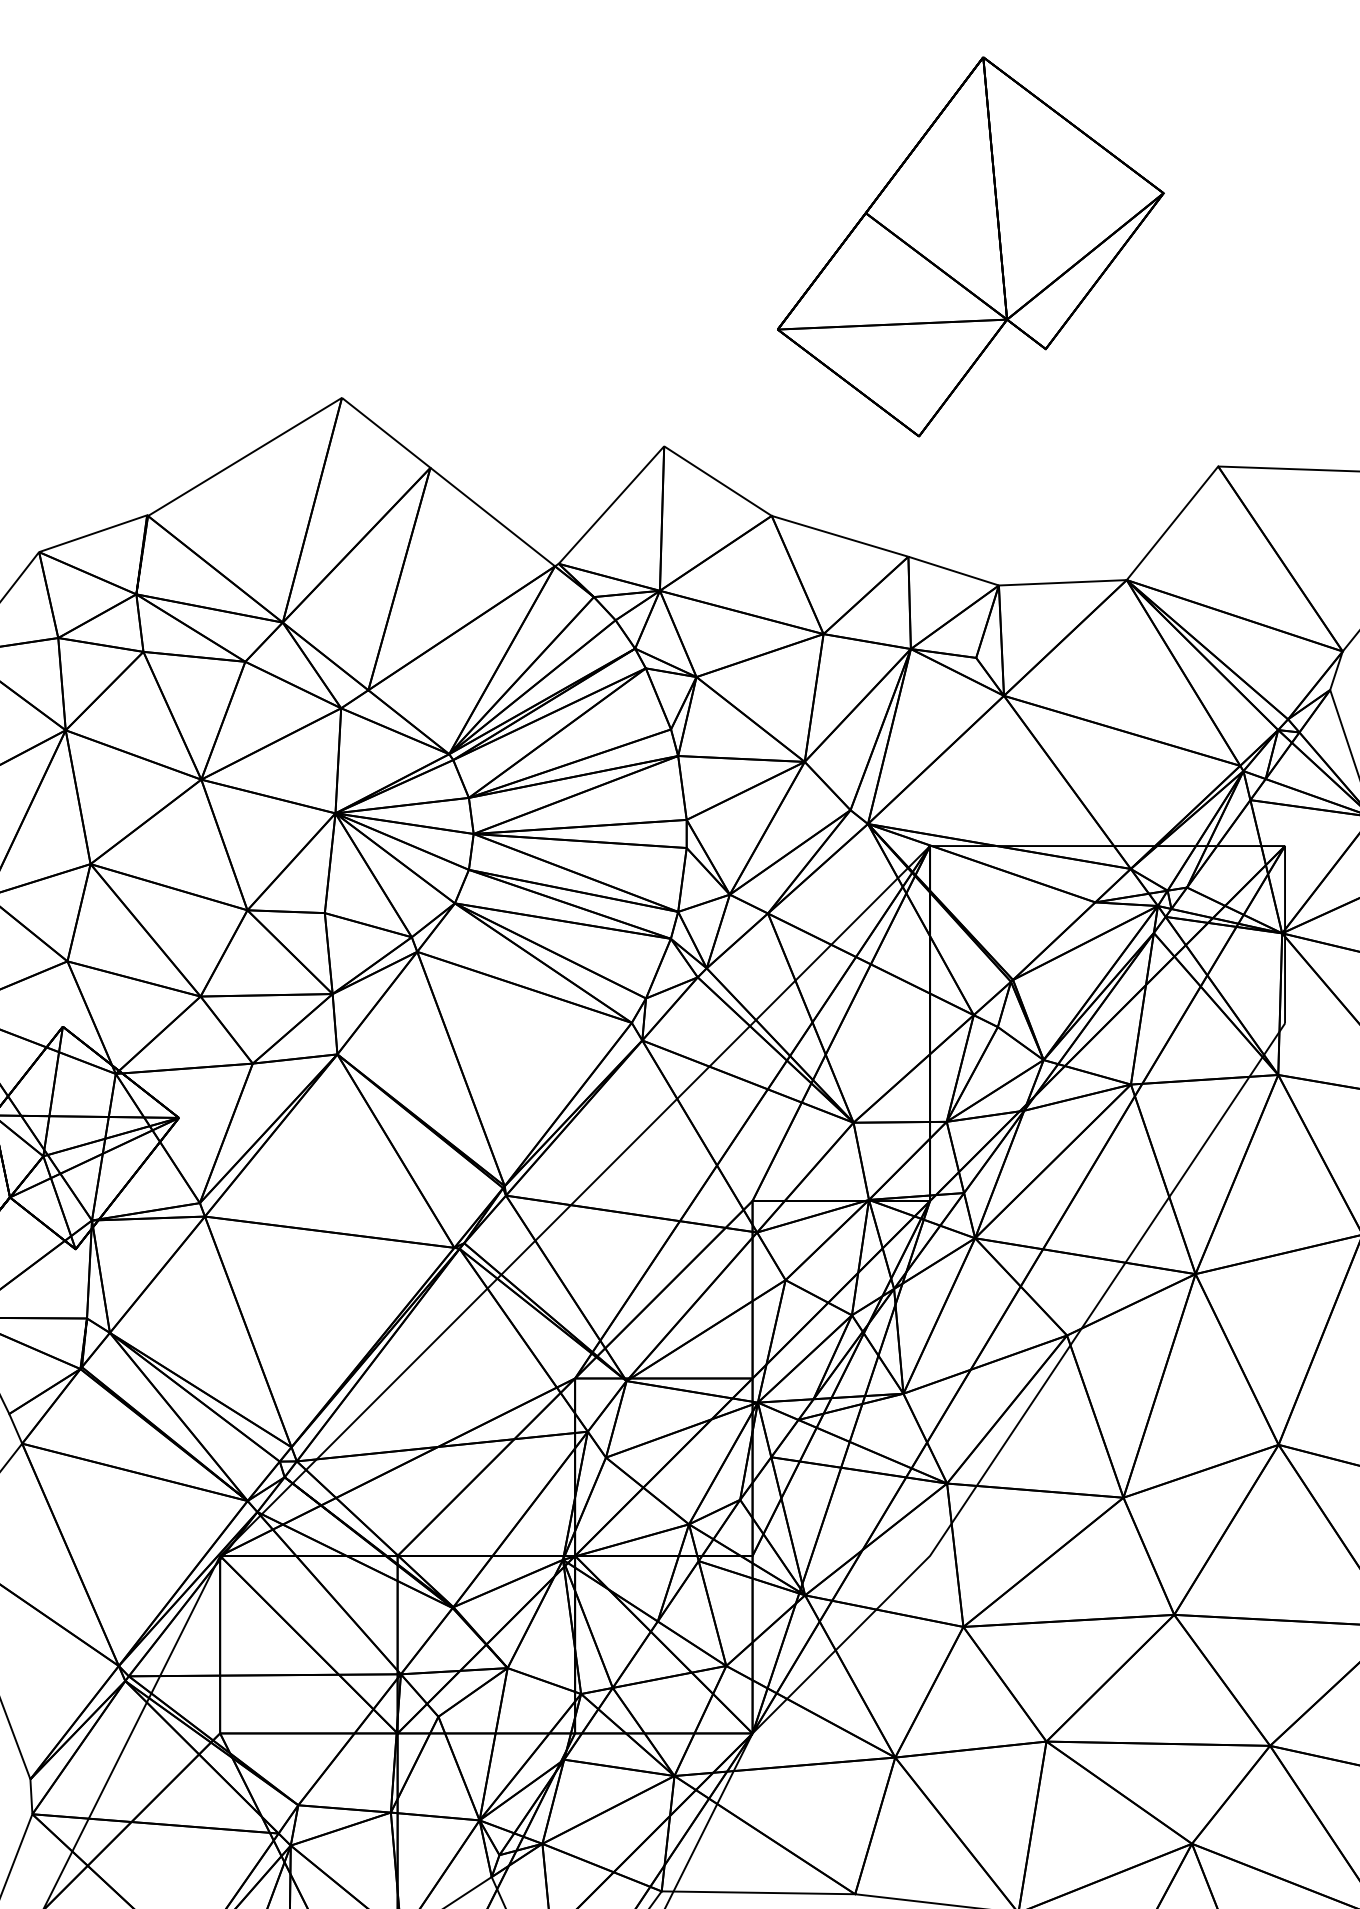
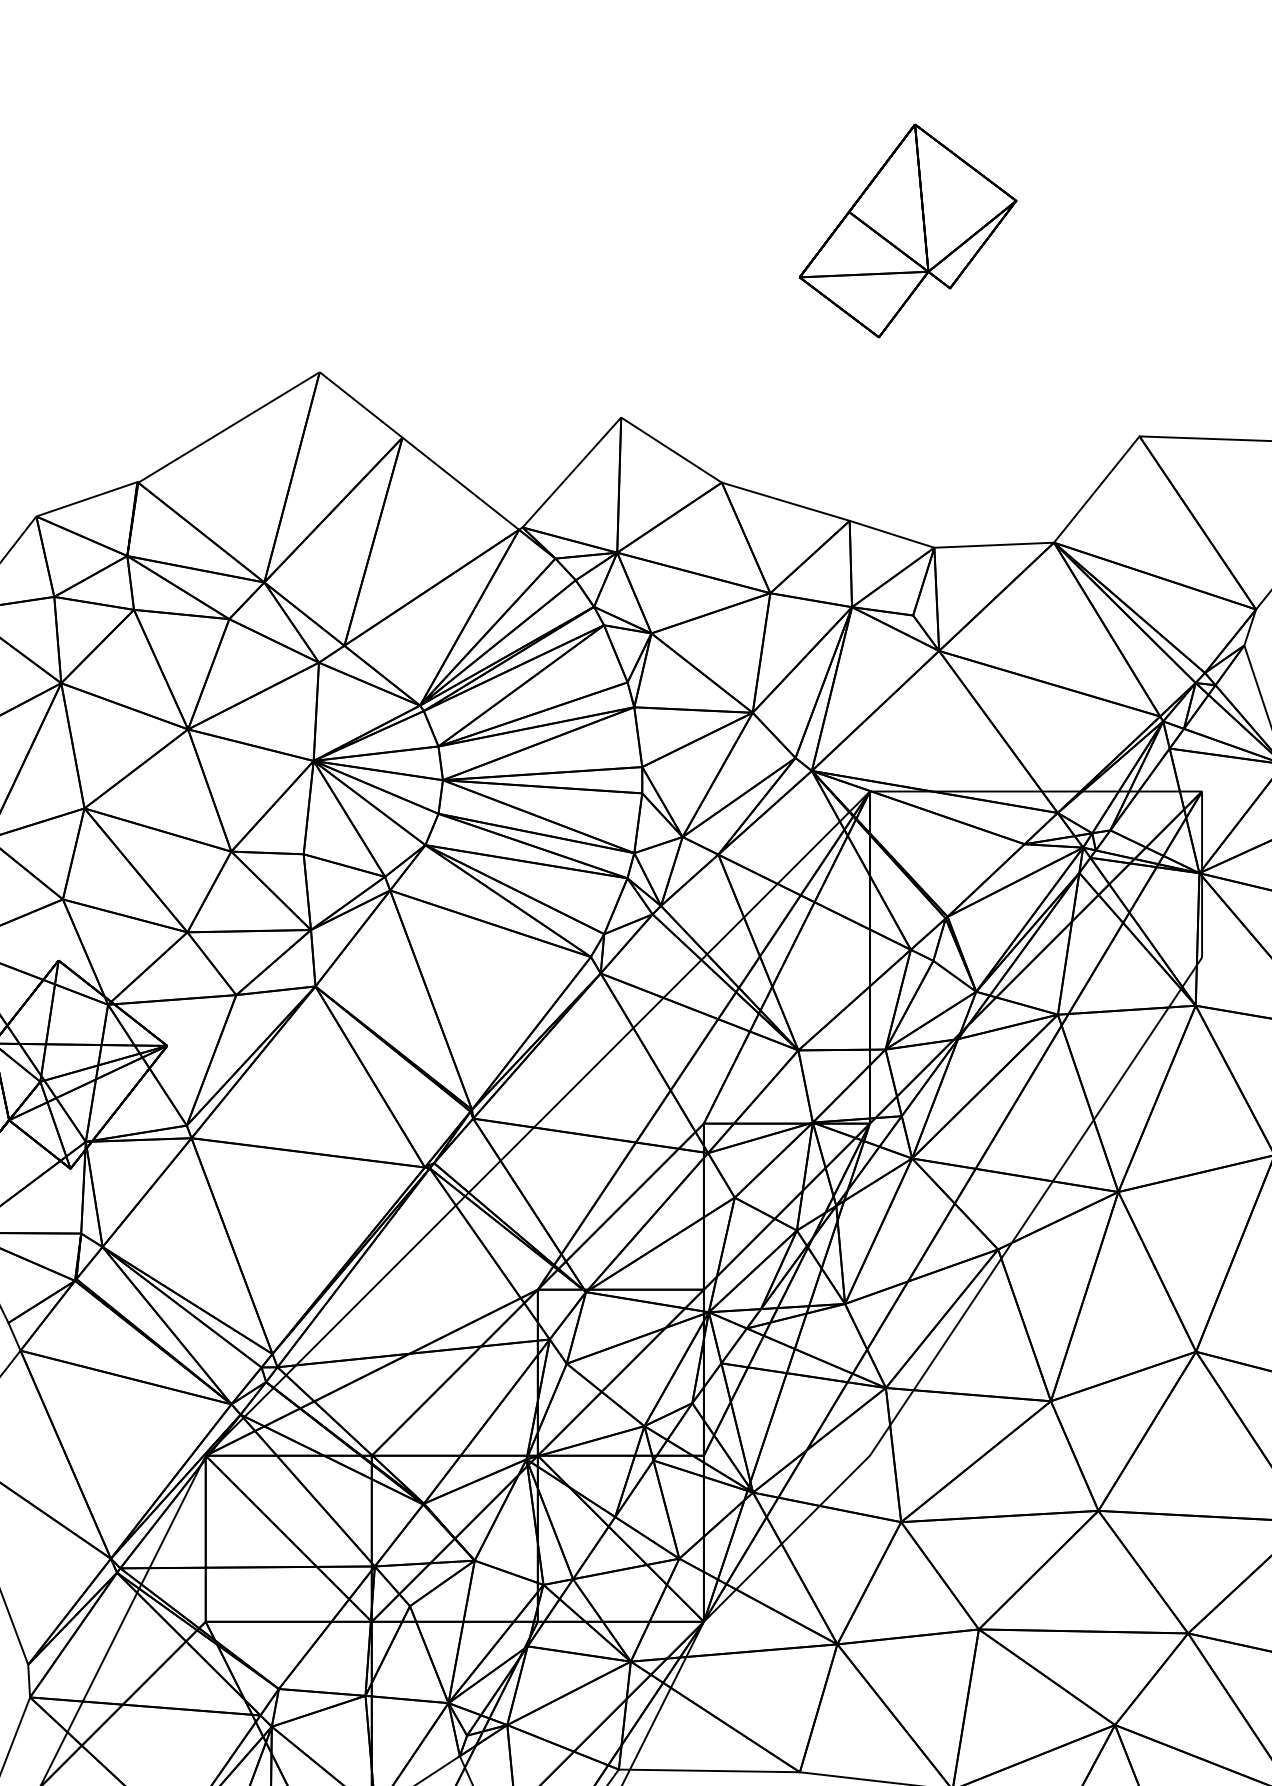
part: (970, 246) -> (907, 230), size x0.6

